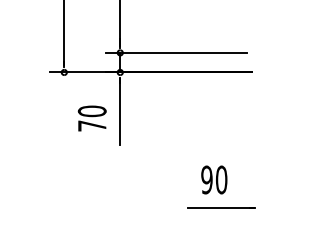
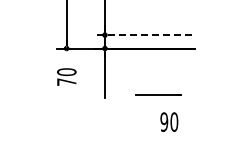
line: (176, 53) -> (143, 35), solid -> dashed
text: (91, 117) -> (66, 76), moved
line: (221, 206) -> (158, 94), moved

